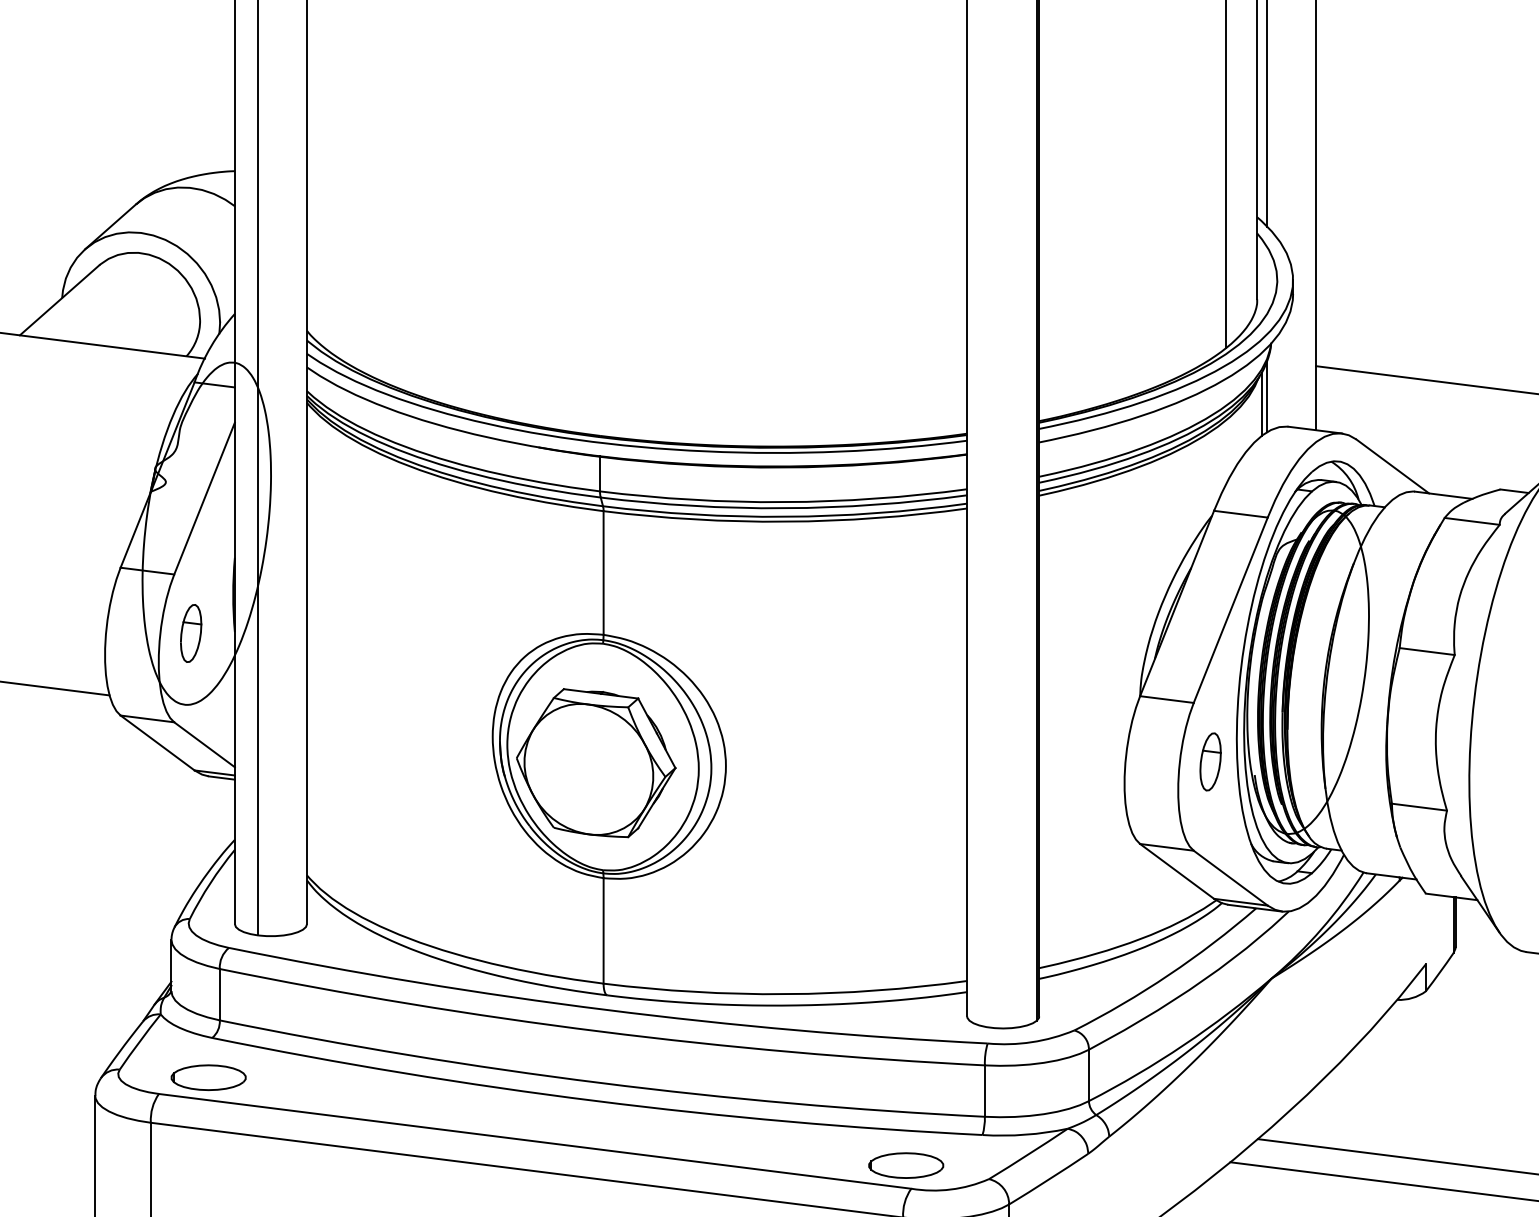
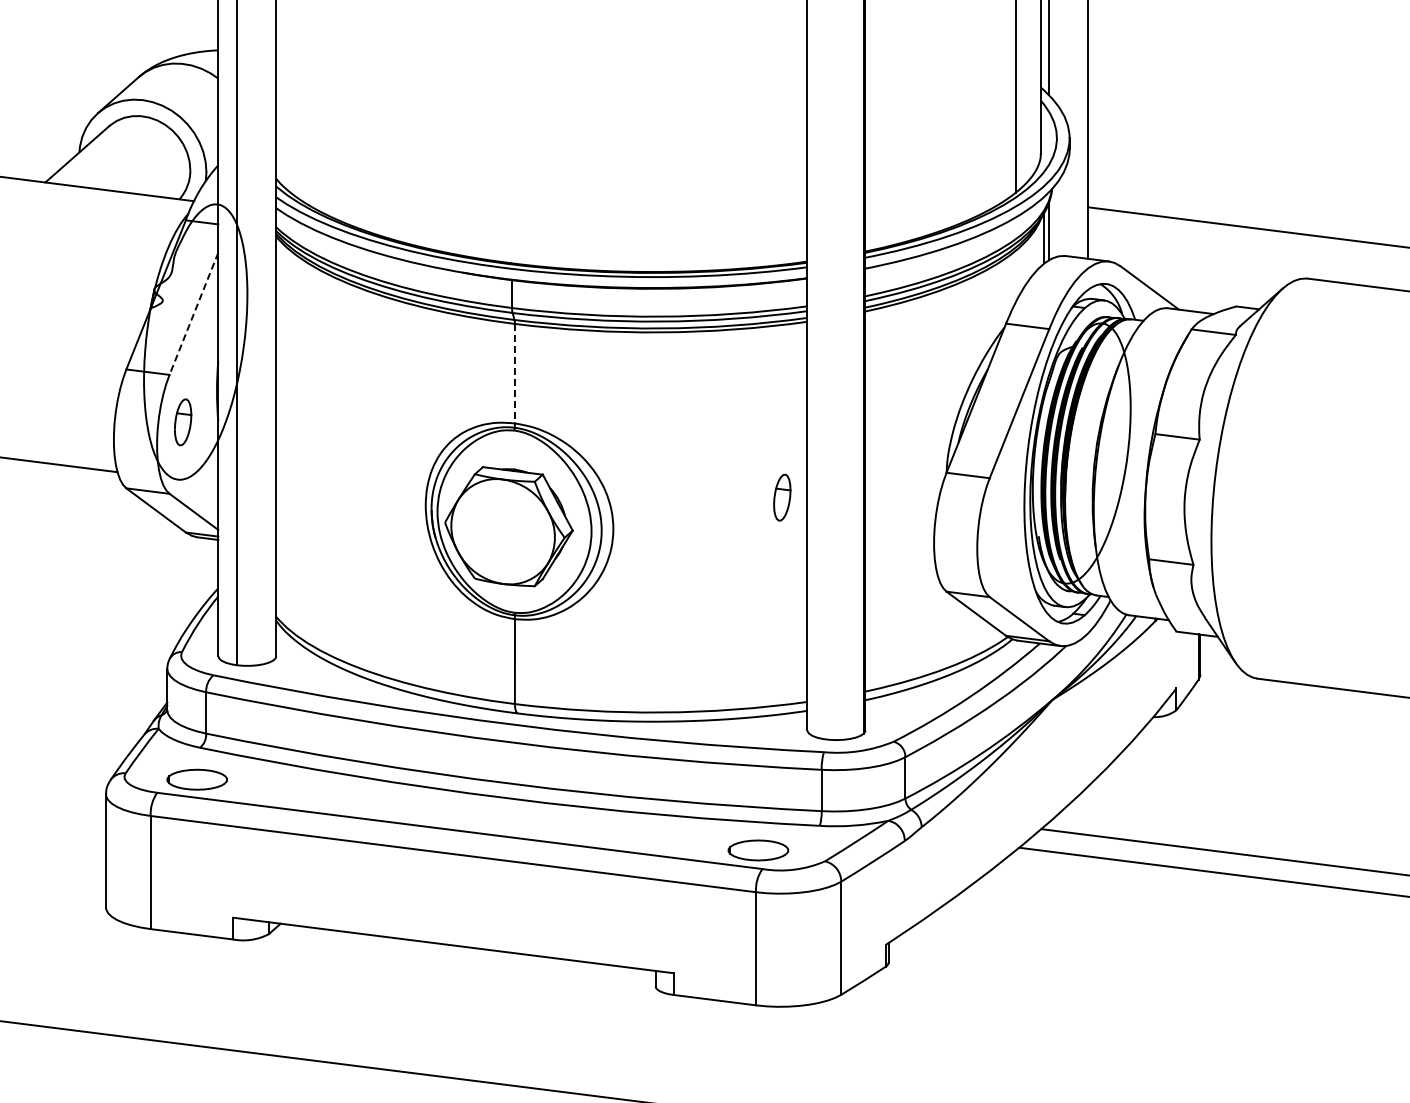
line: (204, 498) -> (193, 313), solid -> dashed
line: (603, 572) -> (514, 373), solid -> dashed
part: (1210, 761) -> (782, 497), moved

